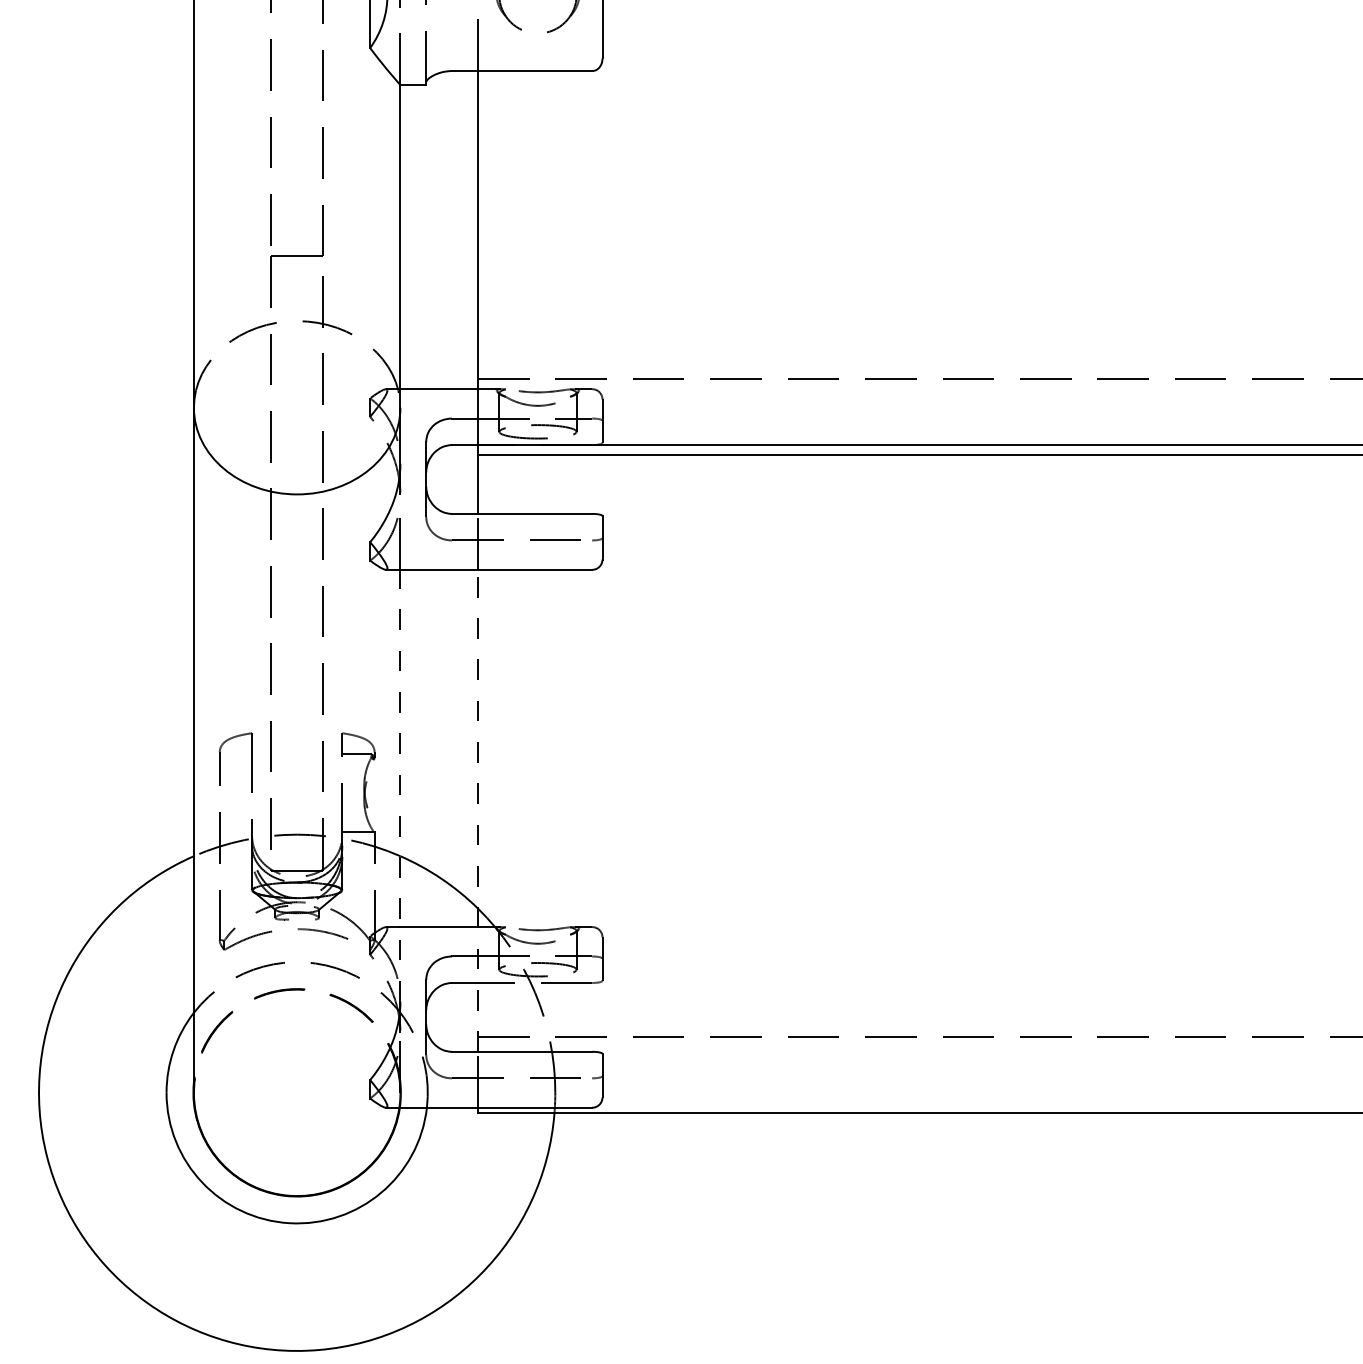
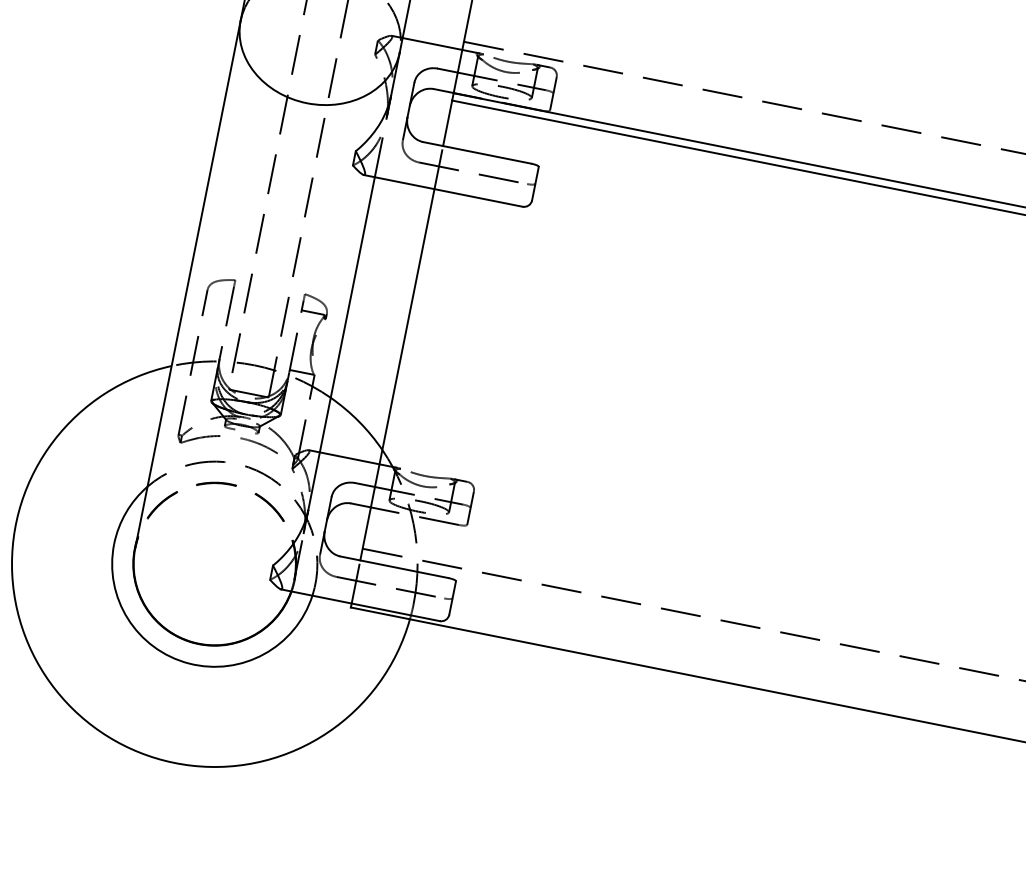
line: (400, 785) -> (341, 343), dashed -> solid
line: (477, 810) -> (397, 374), dashed -> solid

